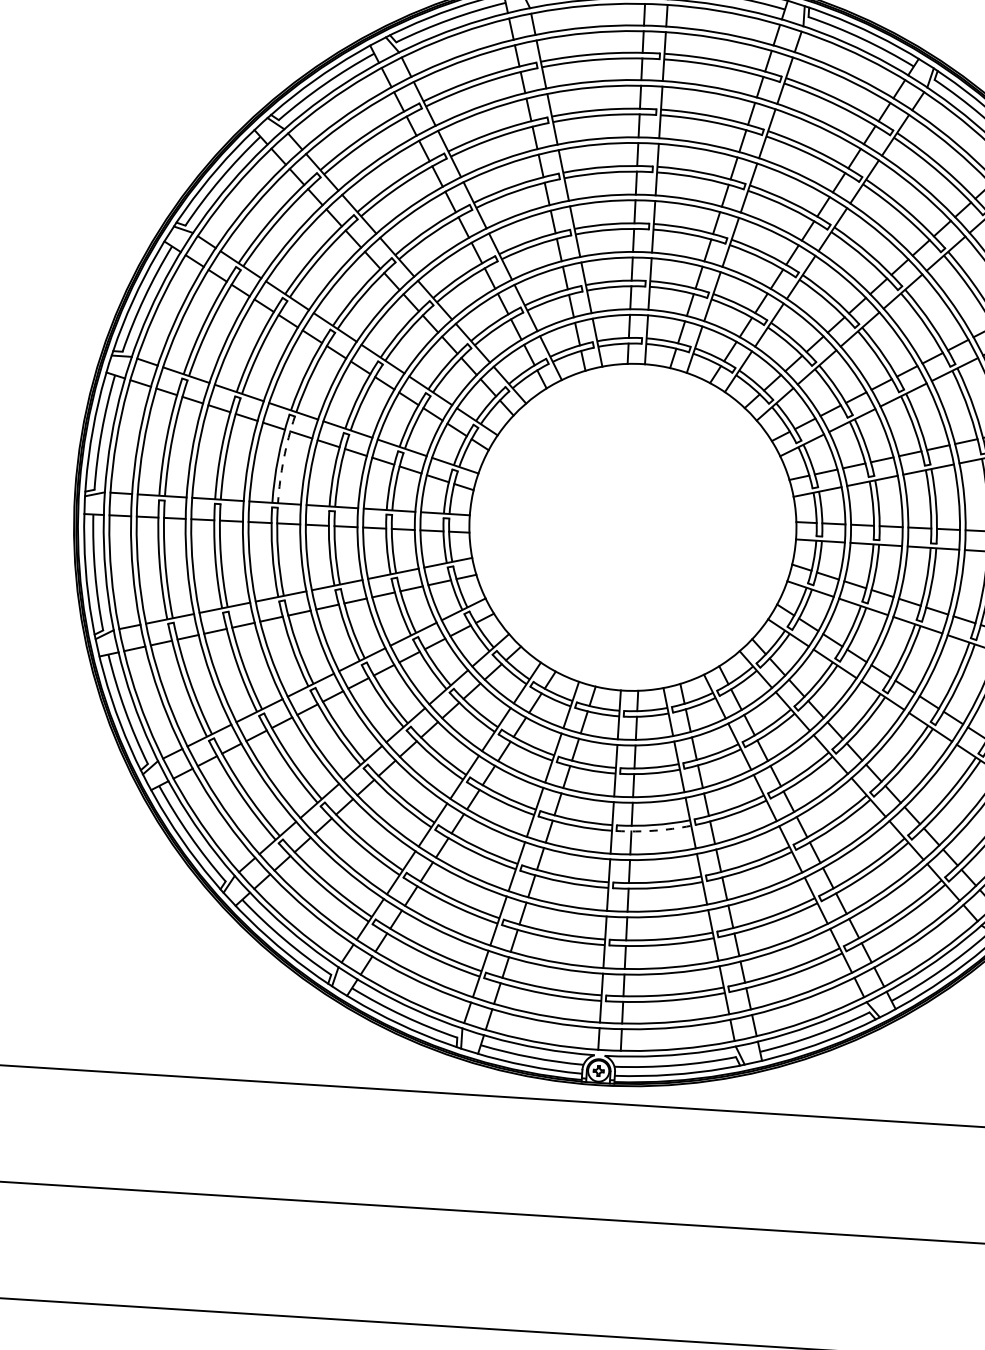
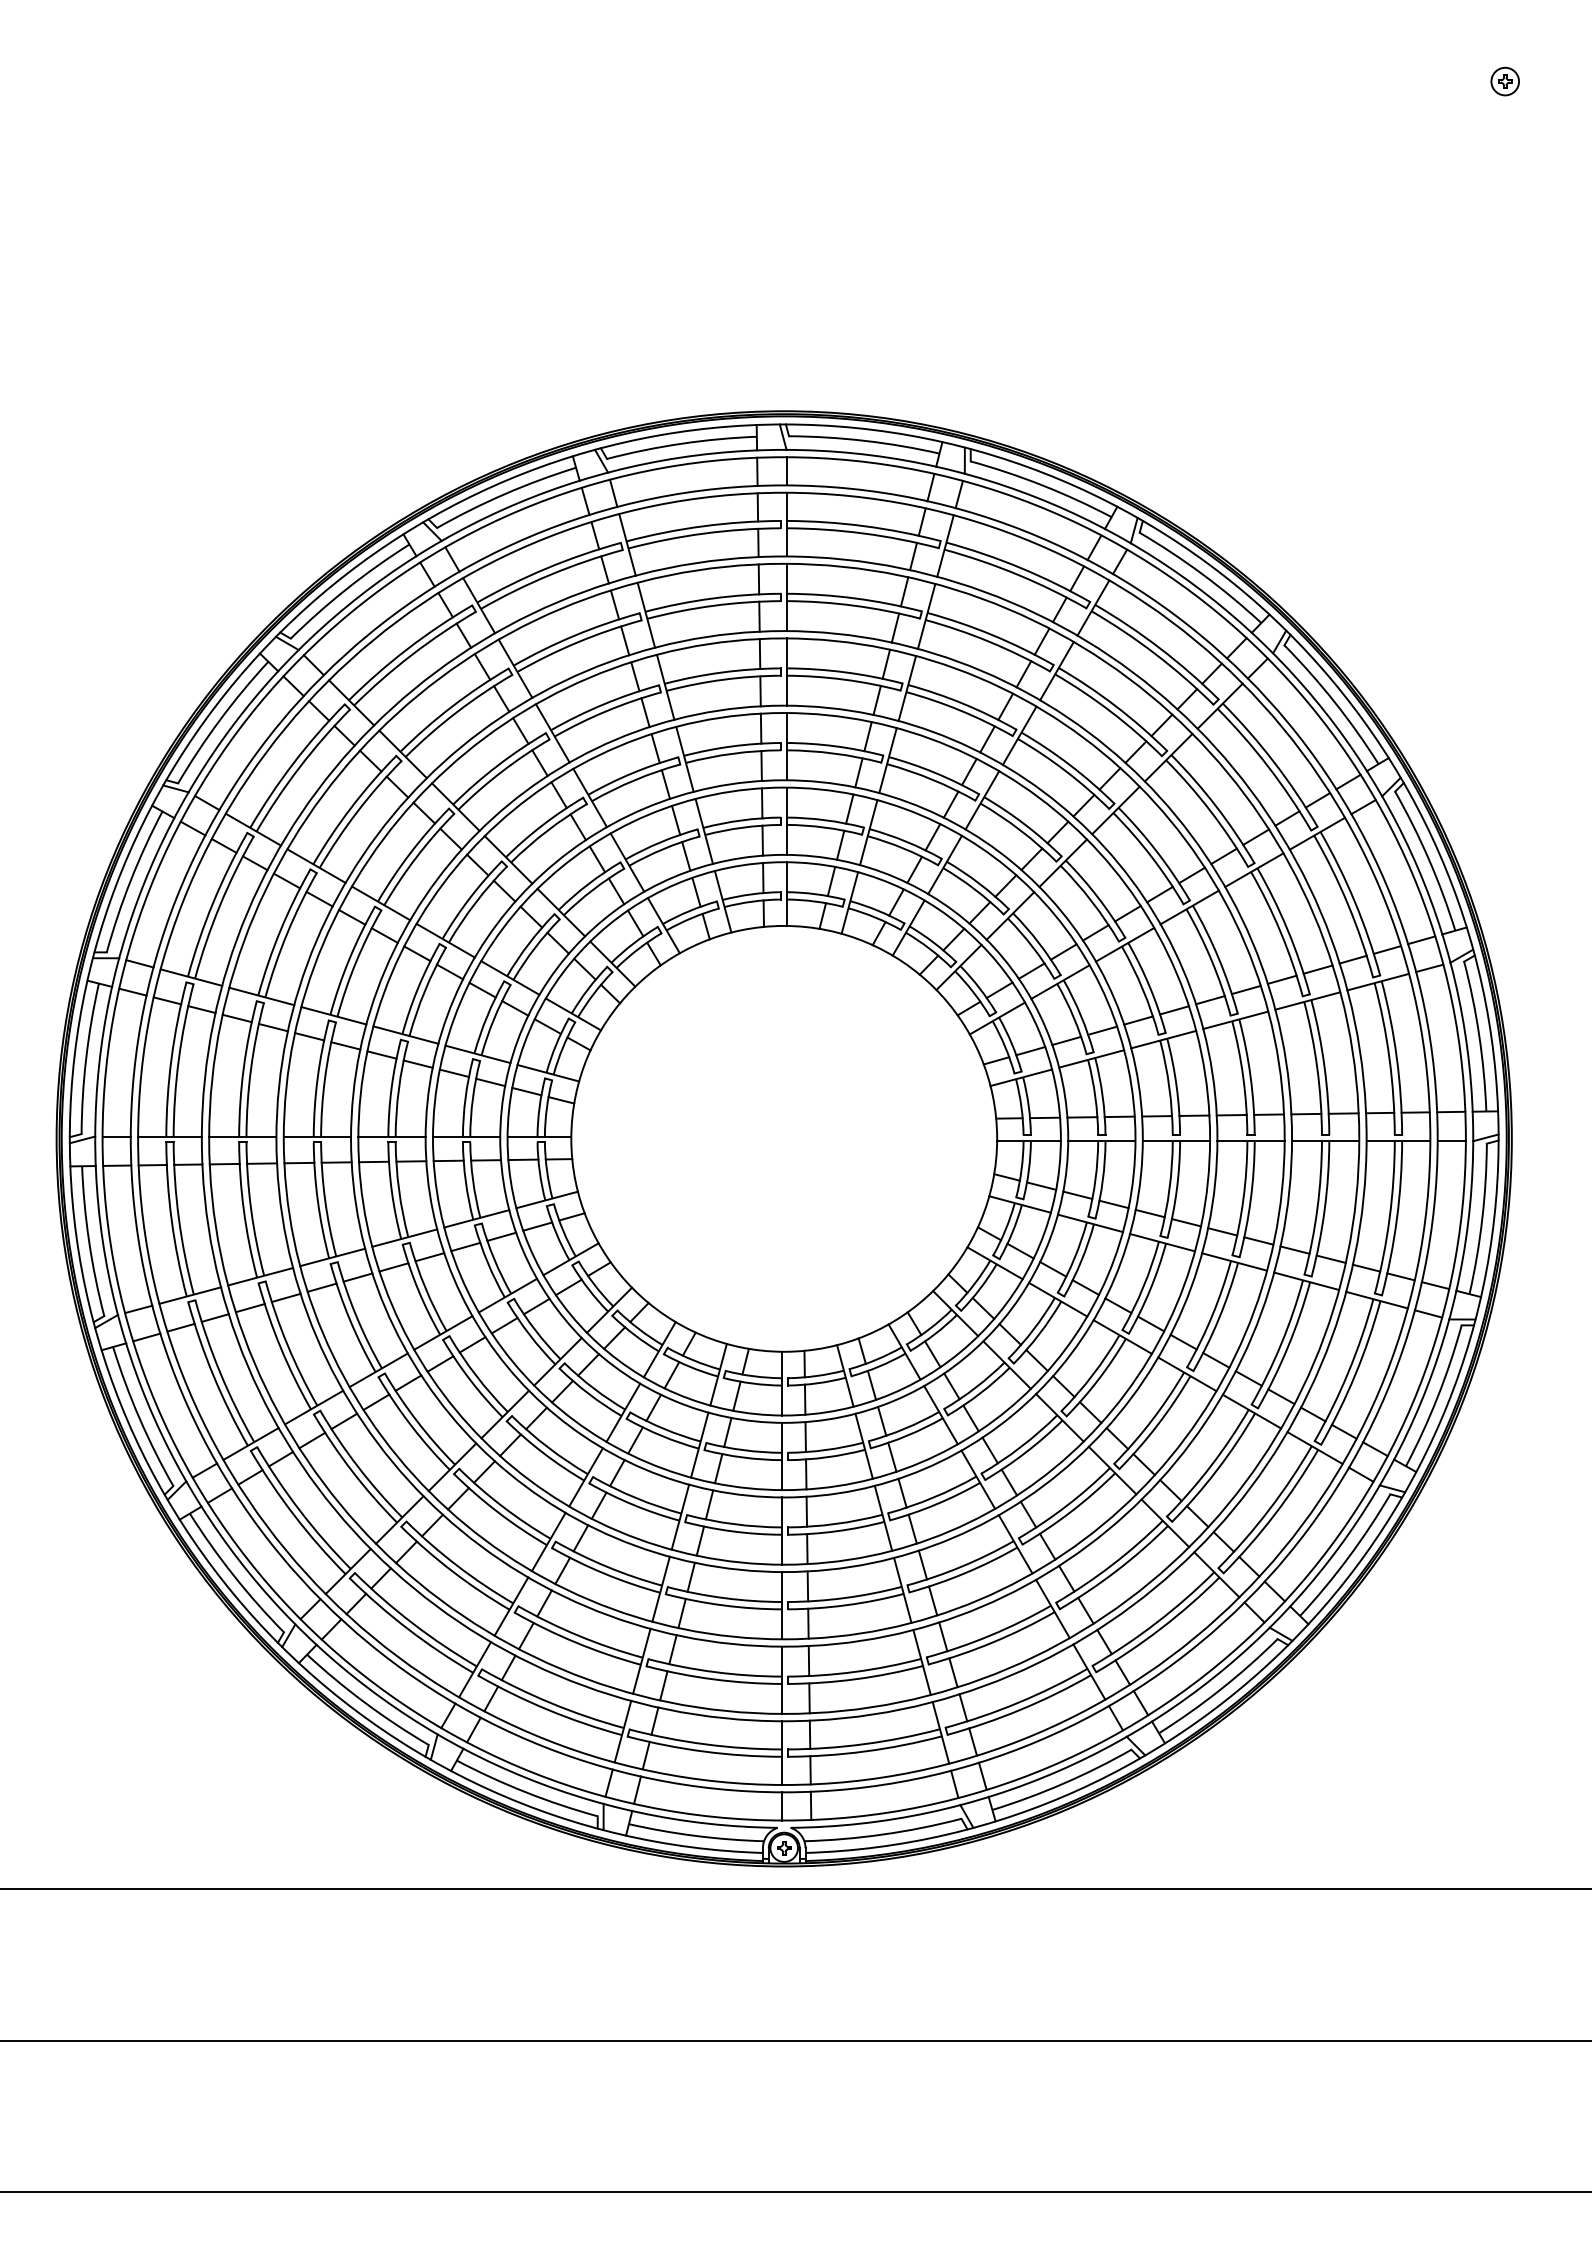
arc: (283, 459) -> (324, 1079), dashed -> solid
arc: (654, 830) -> (836, 1531), dashed -> solid

